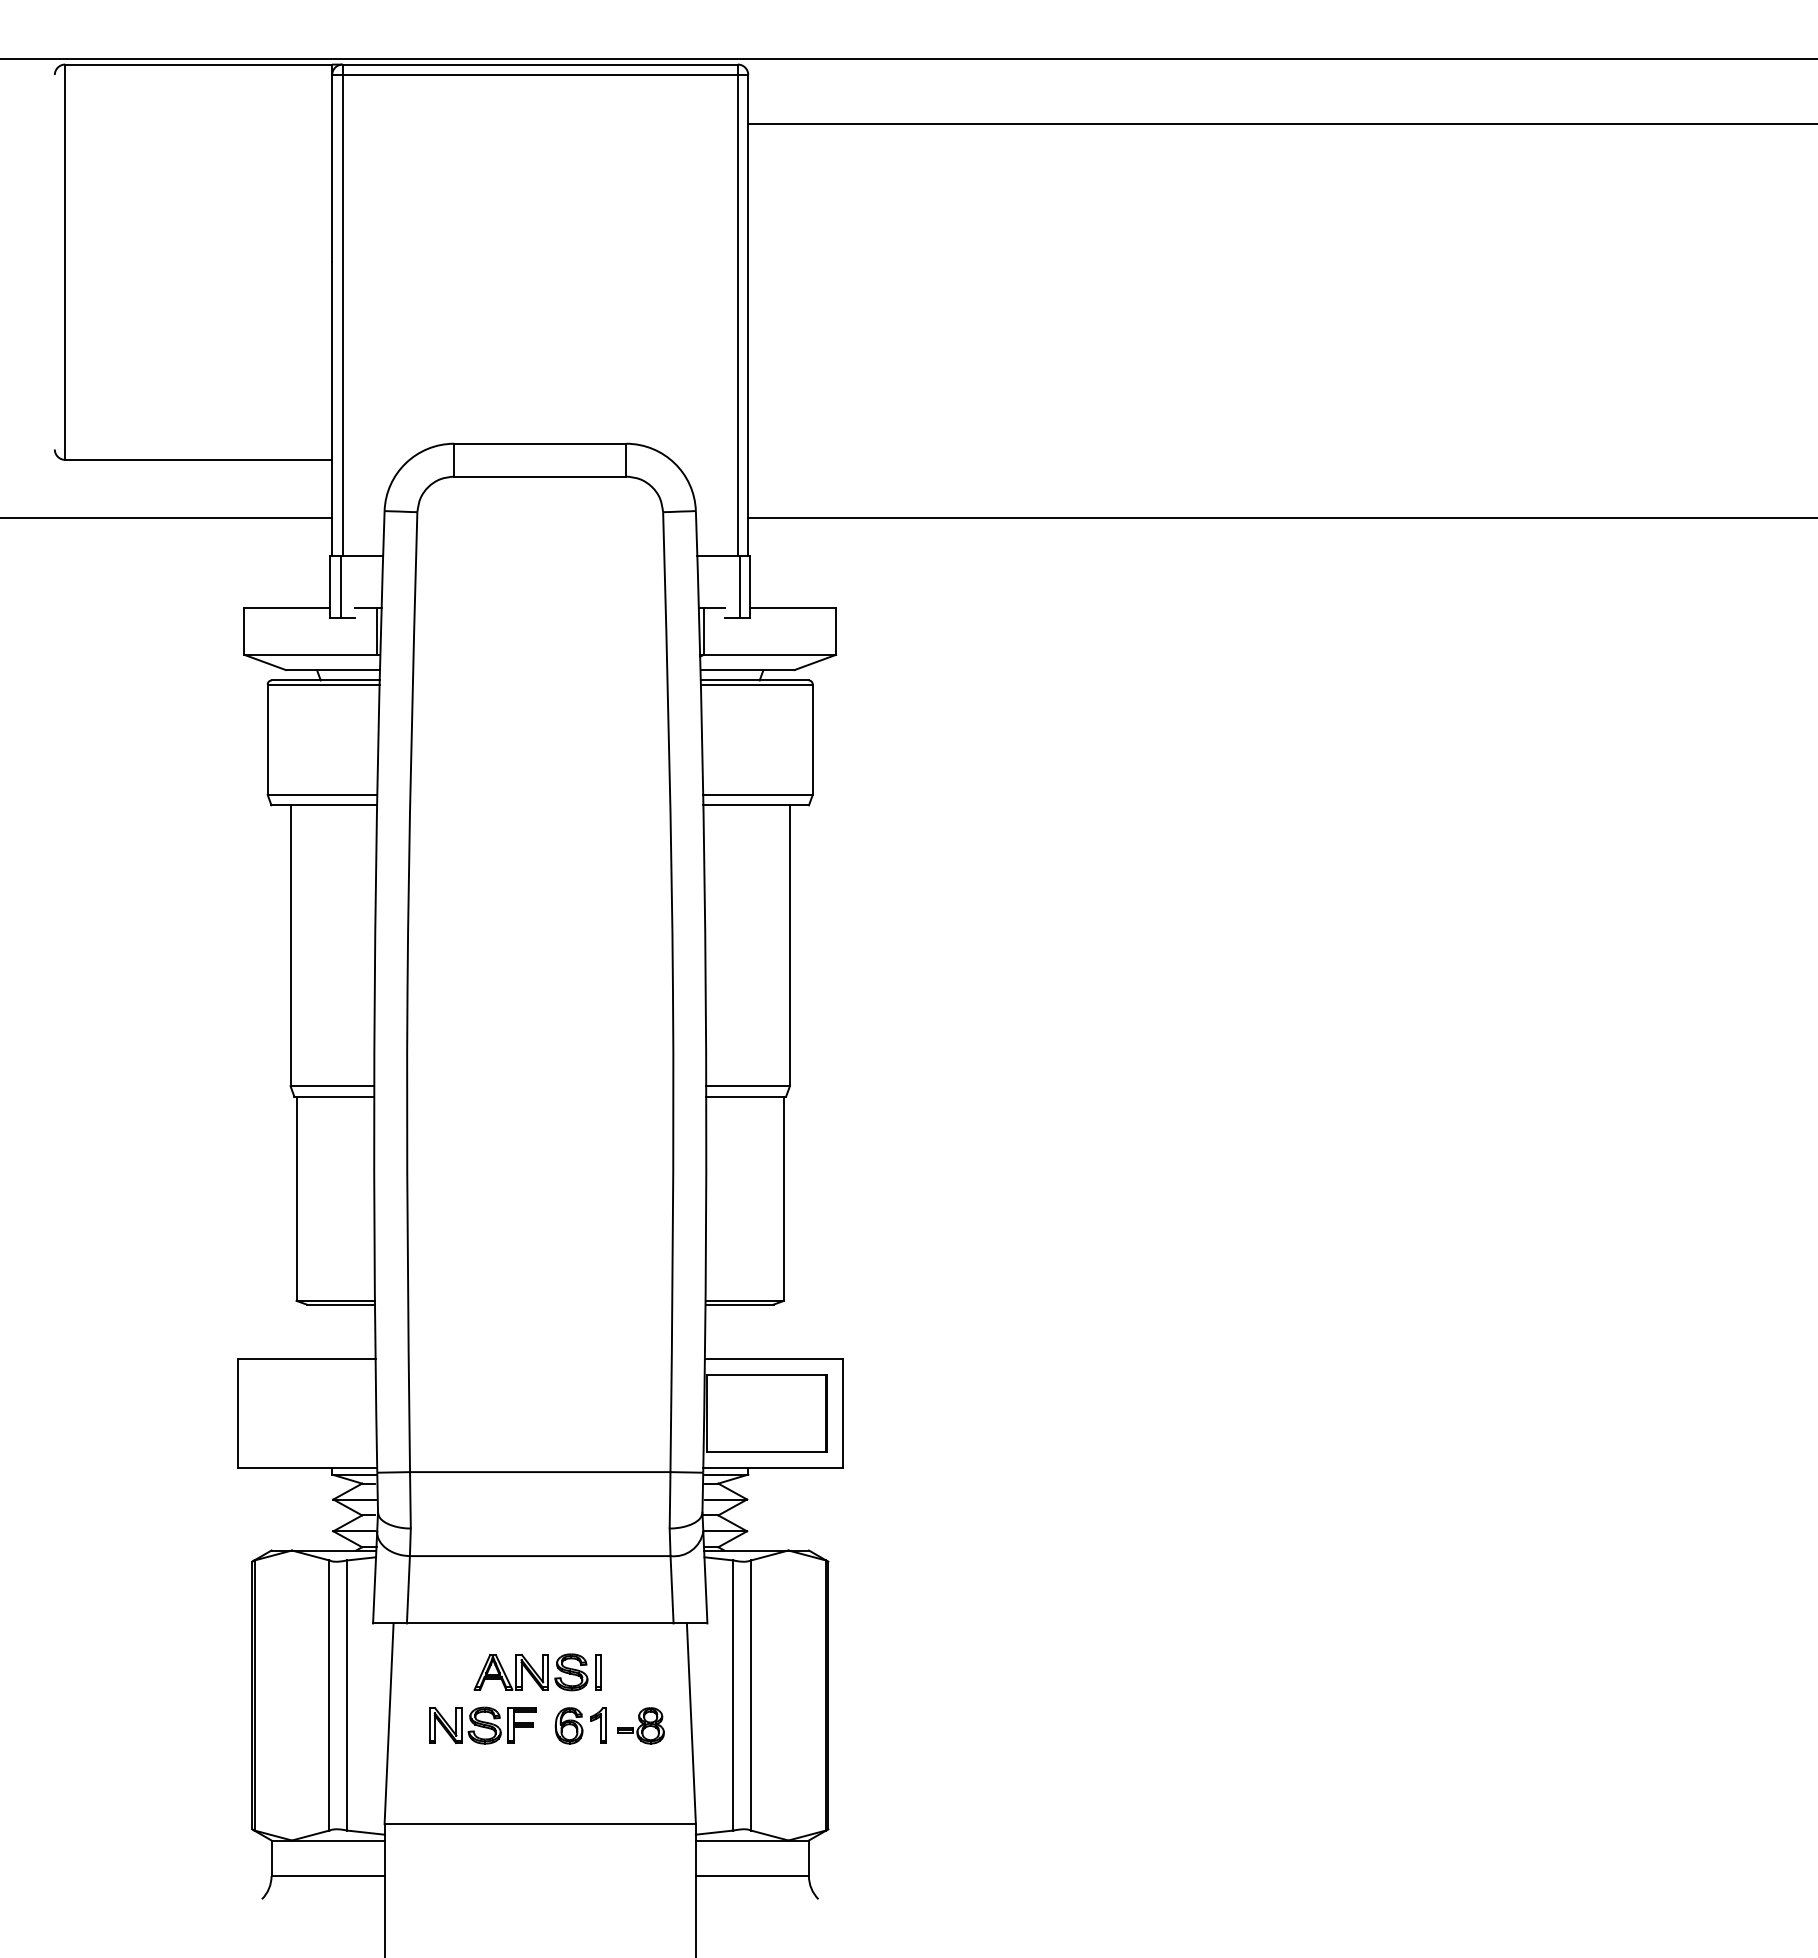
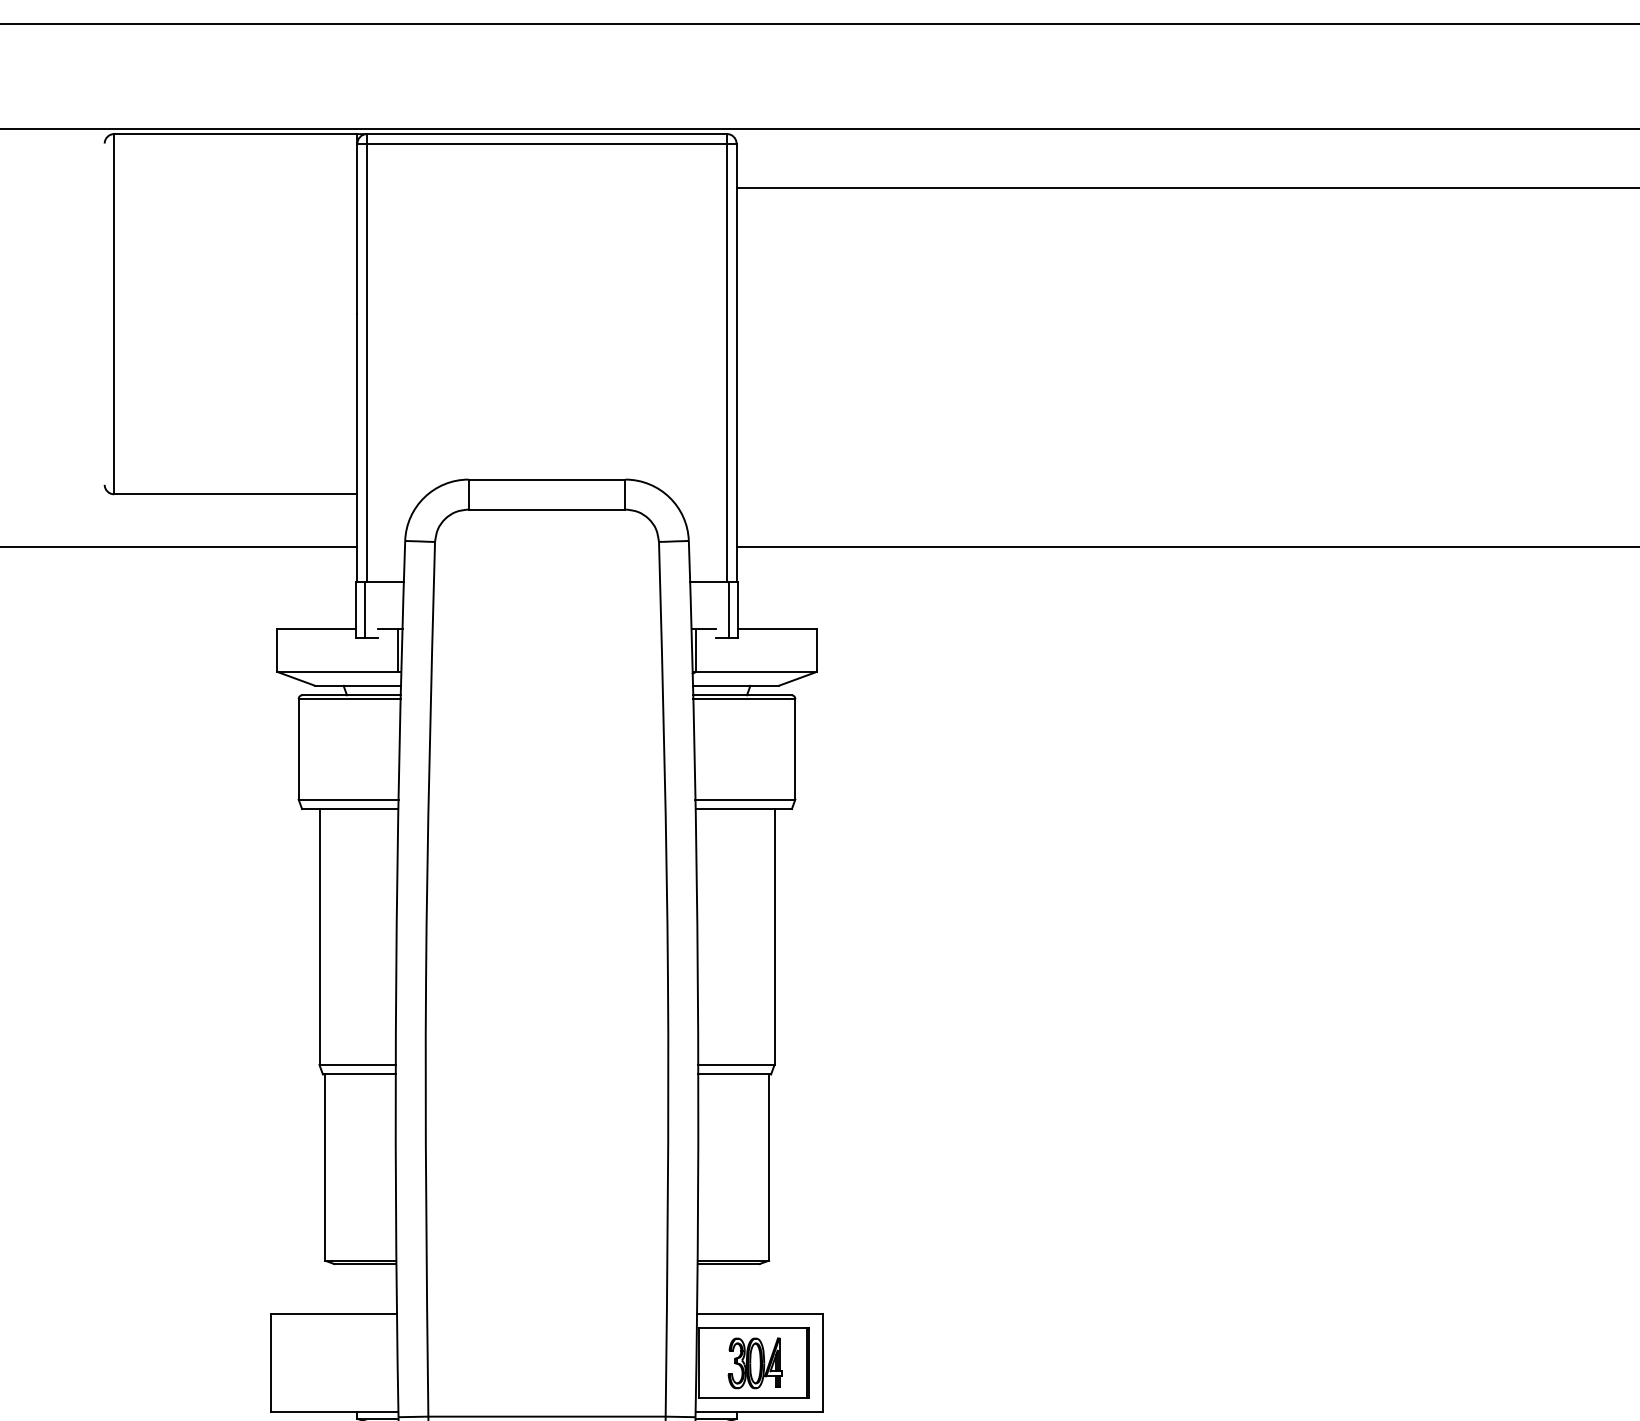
part: (768, 1413) -> (755, 1363), added

